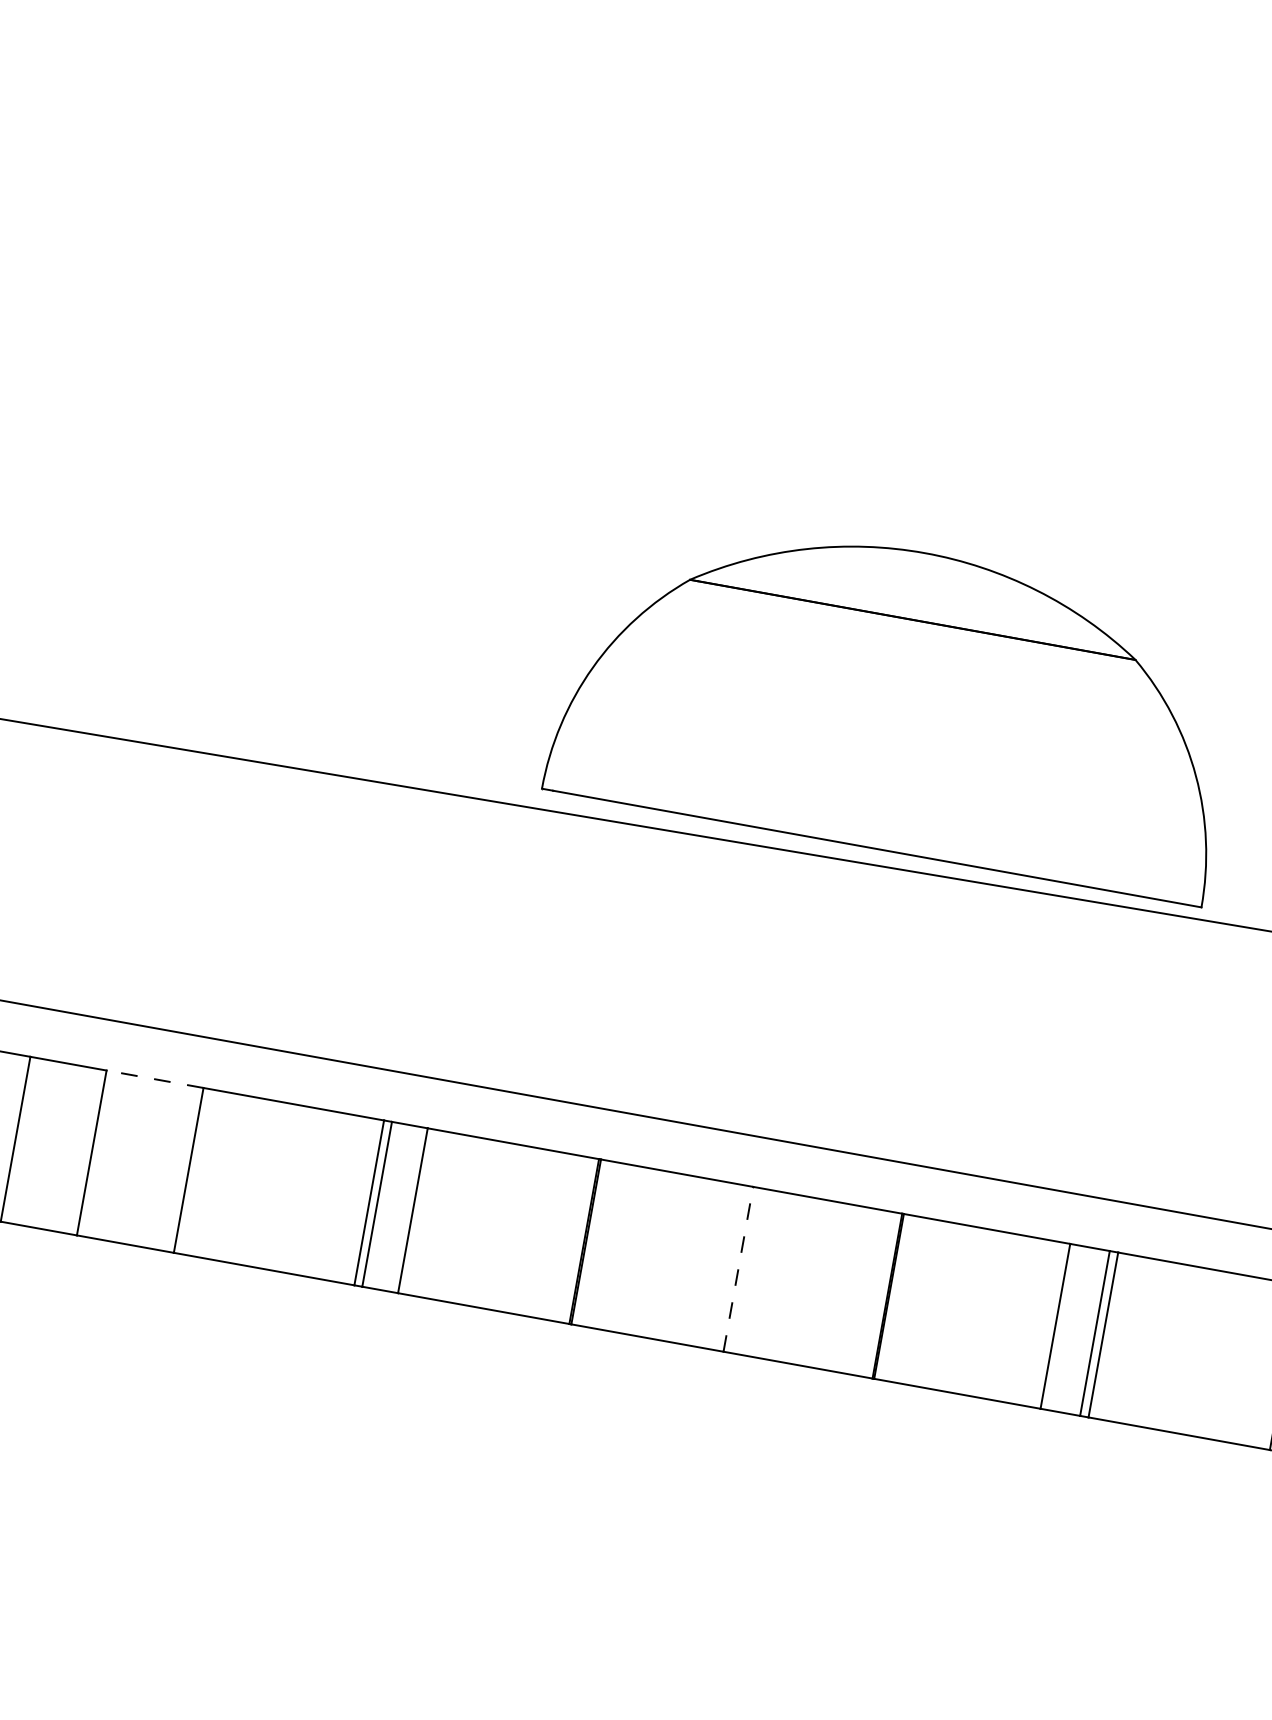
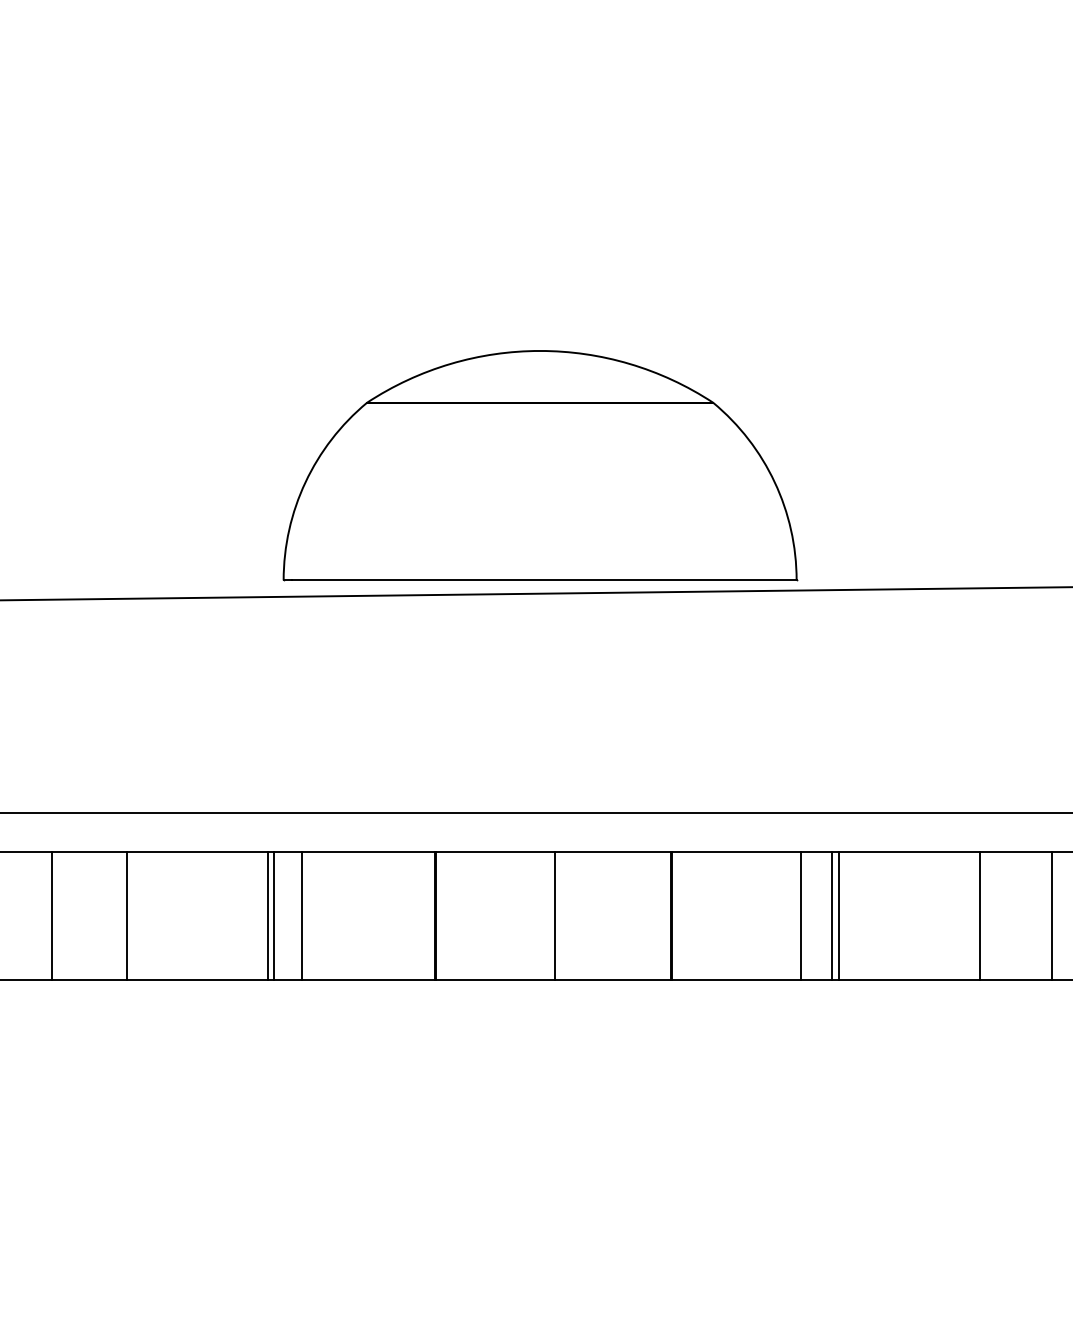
part: (898, 700) -> (540, 465), moved
line: (155, 1078) -> (89, 851), dashed -> solid
line: (738, 1268) -> (554, 915), dashed -> solid

